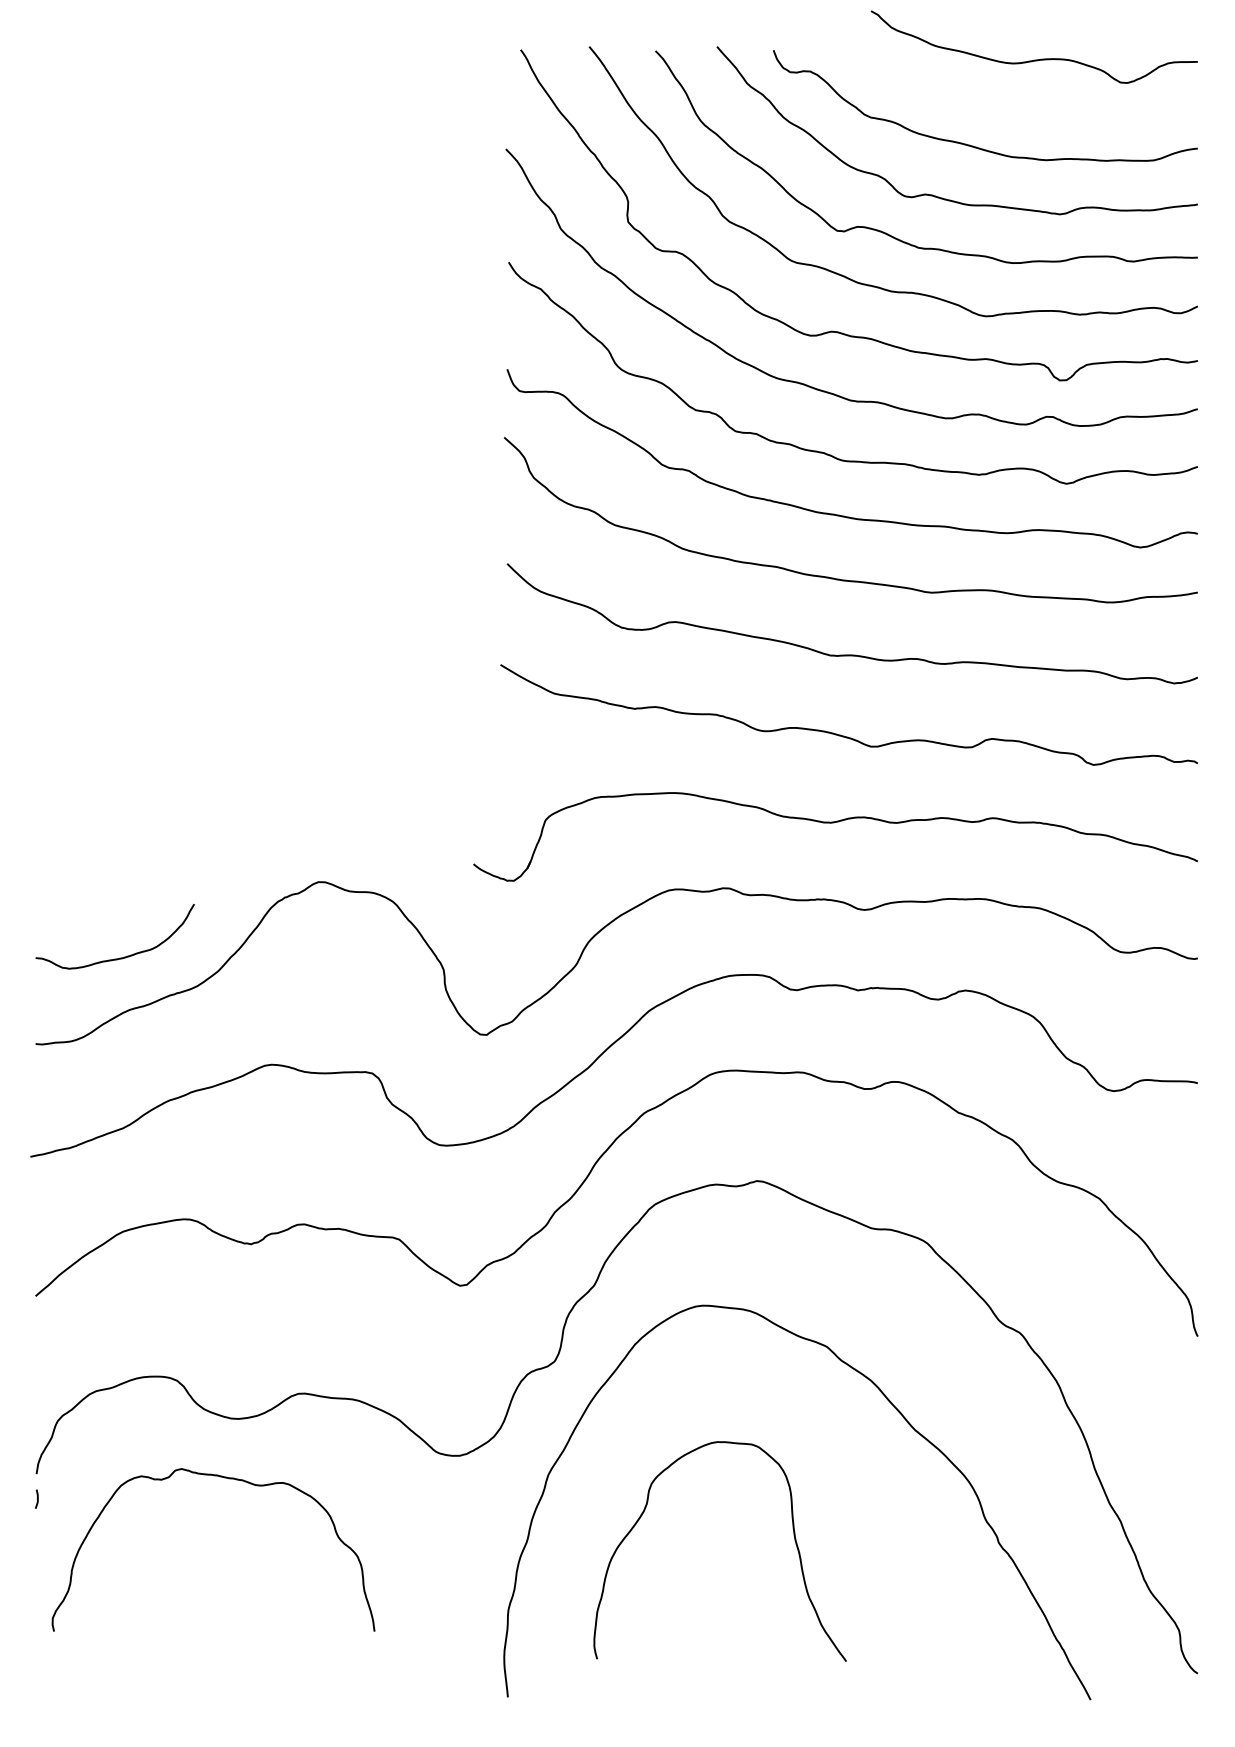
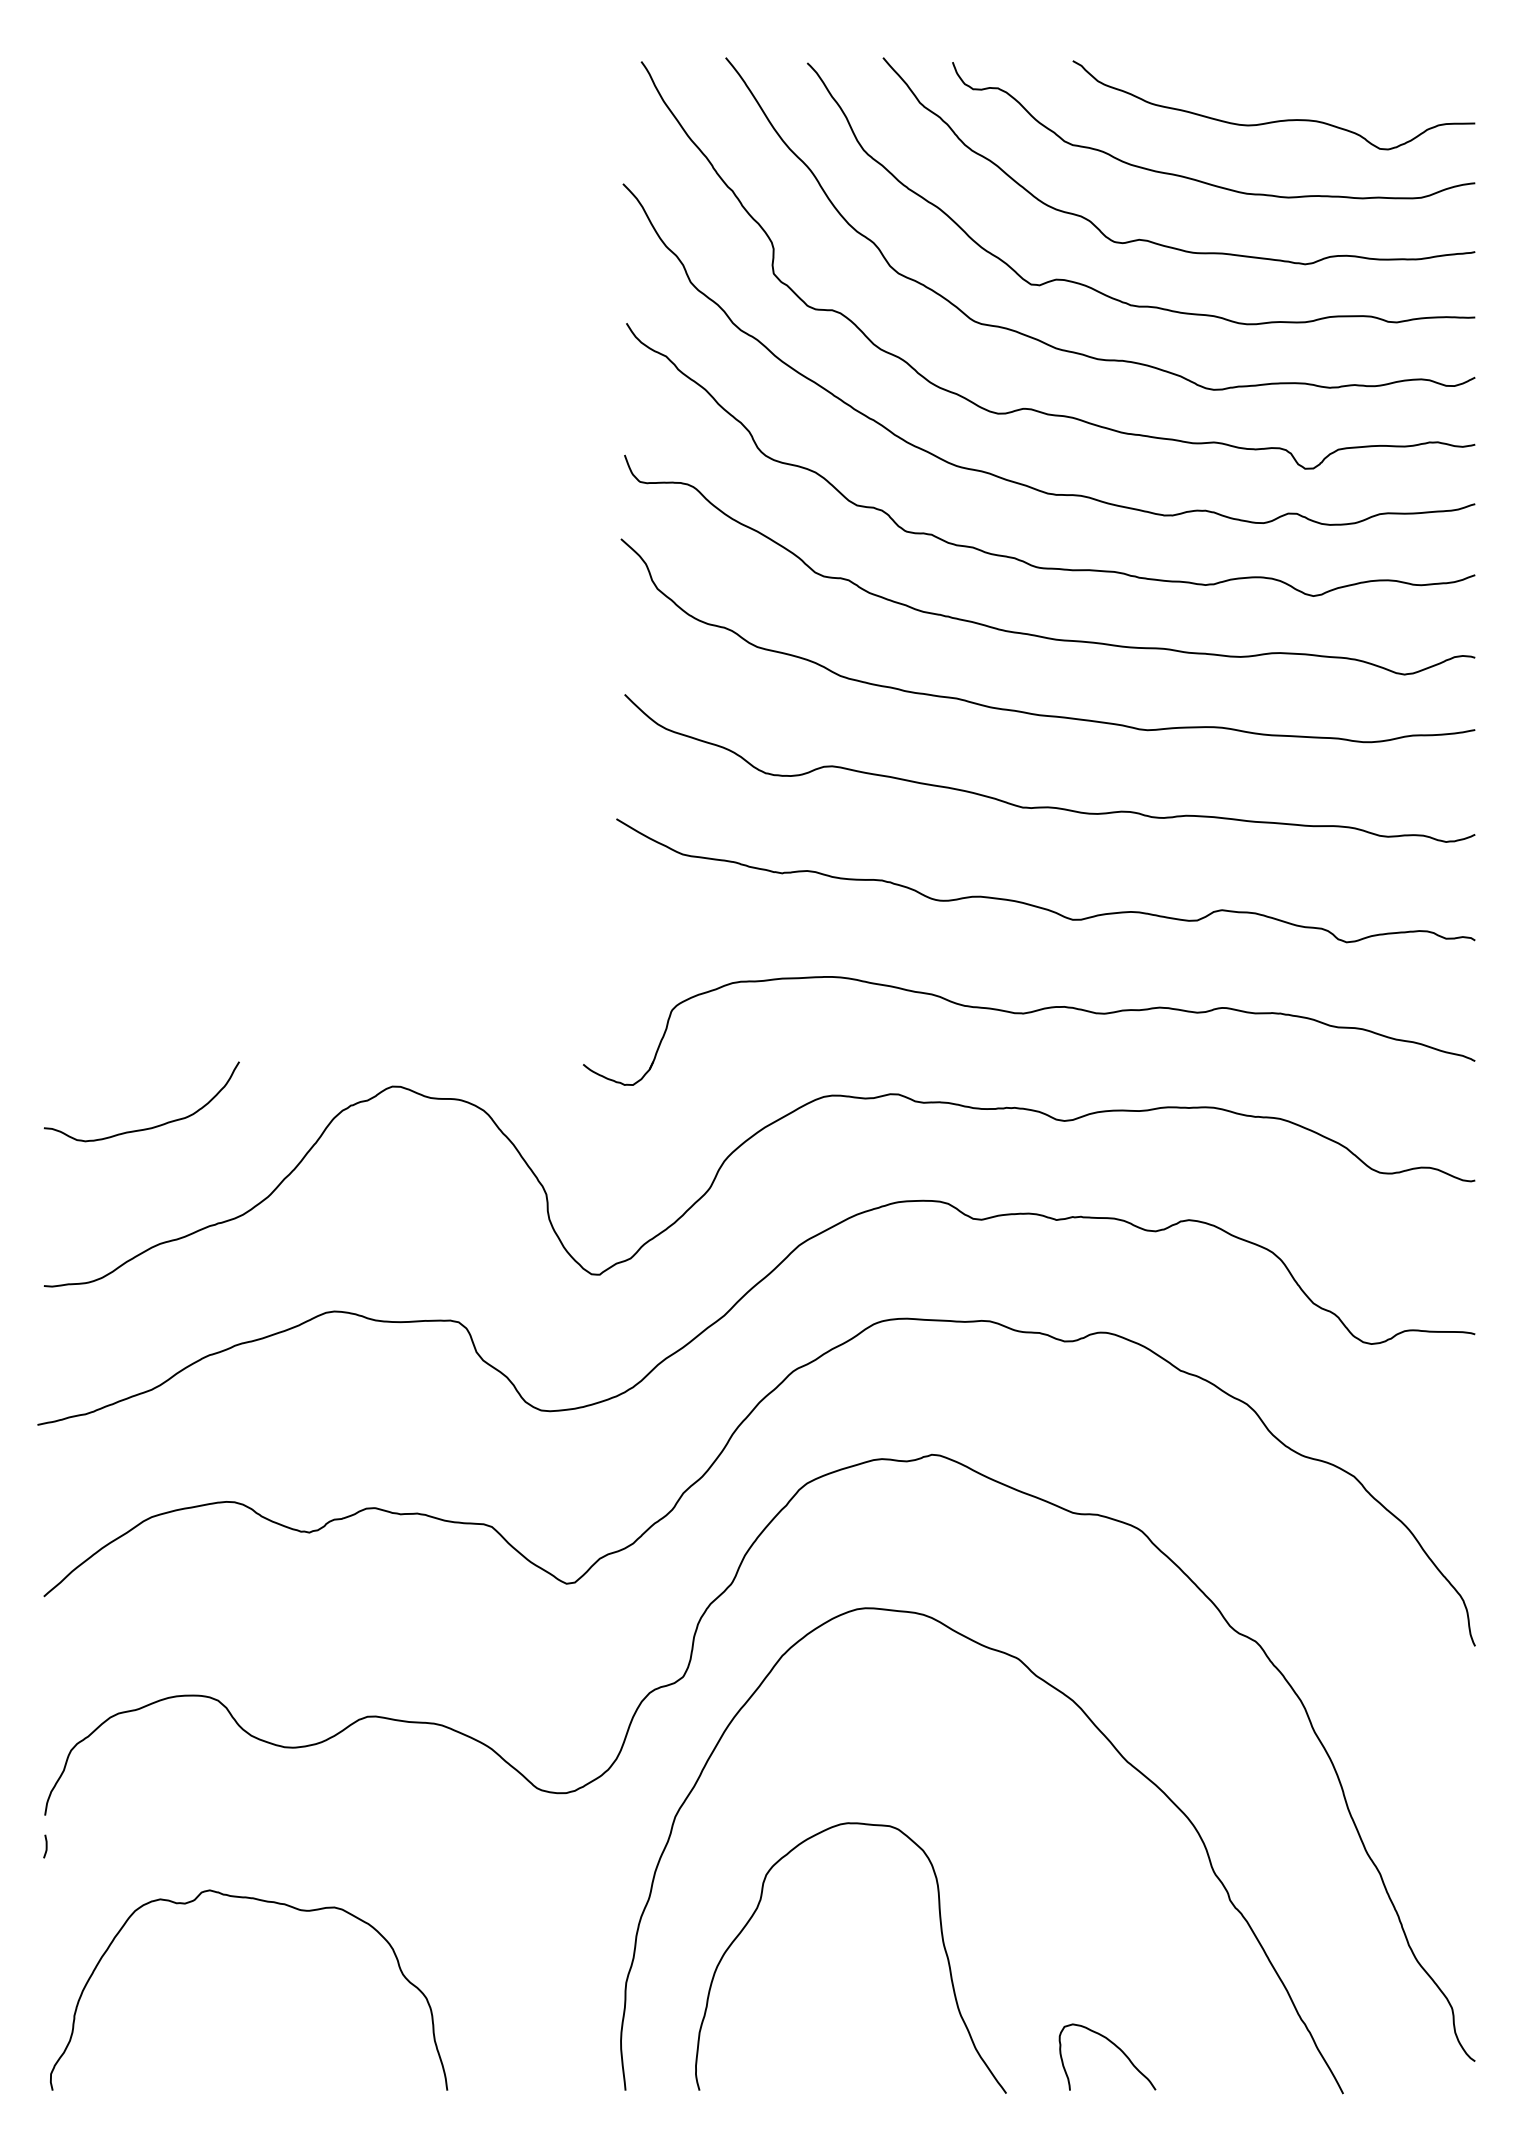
curve: (1035, 59) -> (1275, 120), moved
curve: (120, 957) -> (148, 1127), moved
curve: (226, 1478) -> (265, 1902), moved
curve: (793, 1535) -> (941, 1938), moved
curve: (906, 1662) -> (1116, 2047), added

